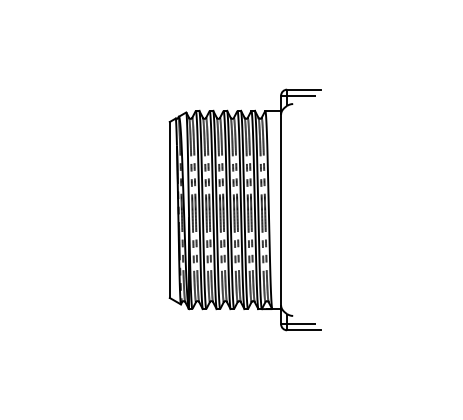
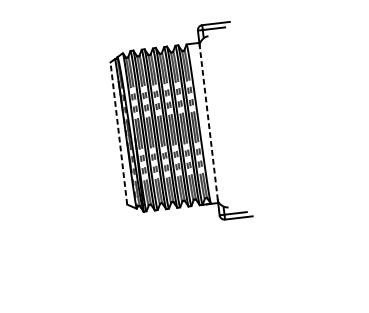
line: (169, 210) -> (118, 133), solid -> dashed
line: (281, 210) -> (209, 123), solid -> dashed

